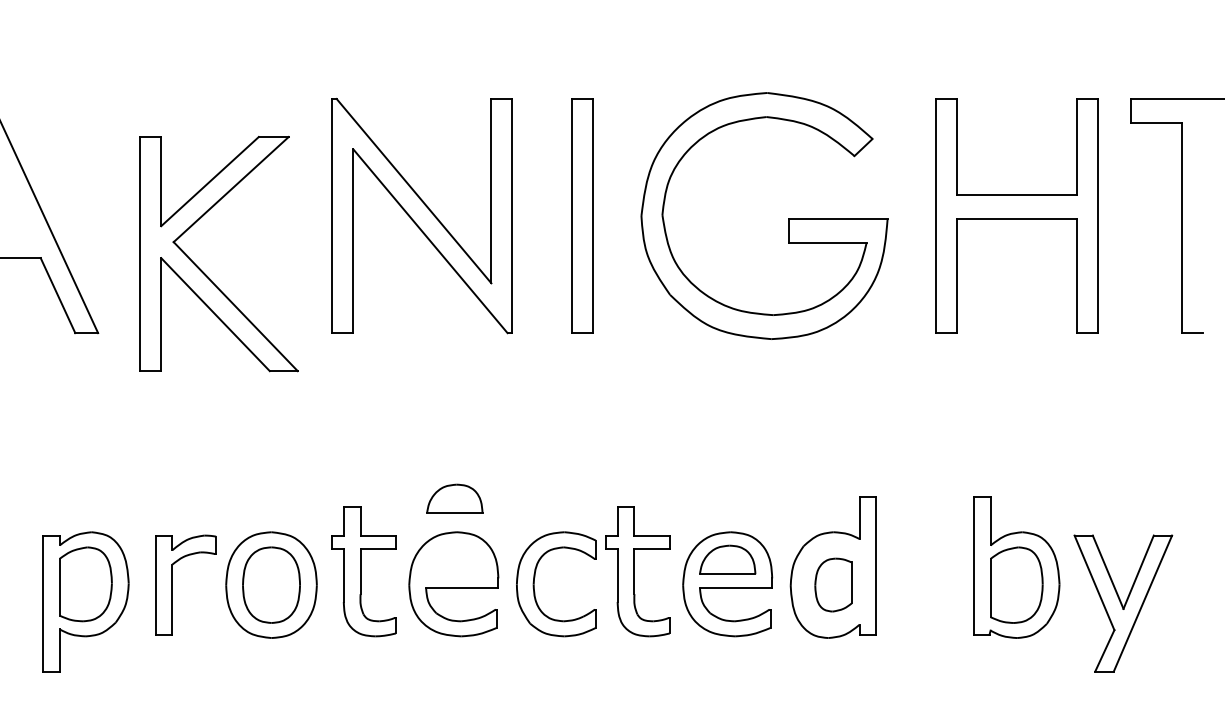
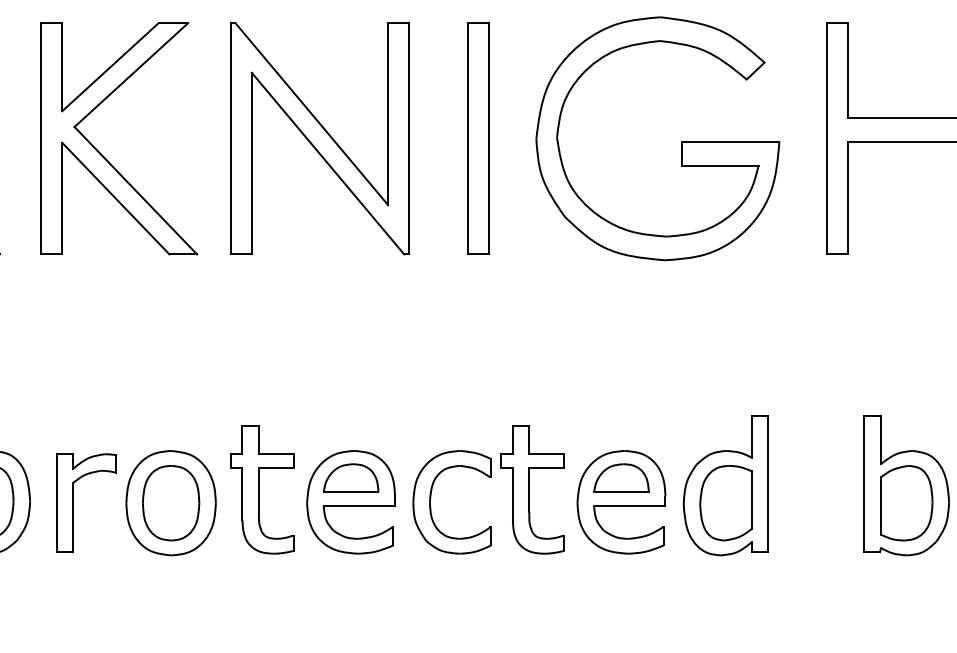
part: (201, 269) -> (101, 154), moved
part: (454, 498) -> (350, 477), moved
part: (833, 584) -> (725, 502), size x1.43

